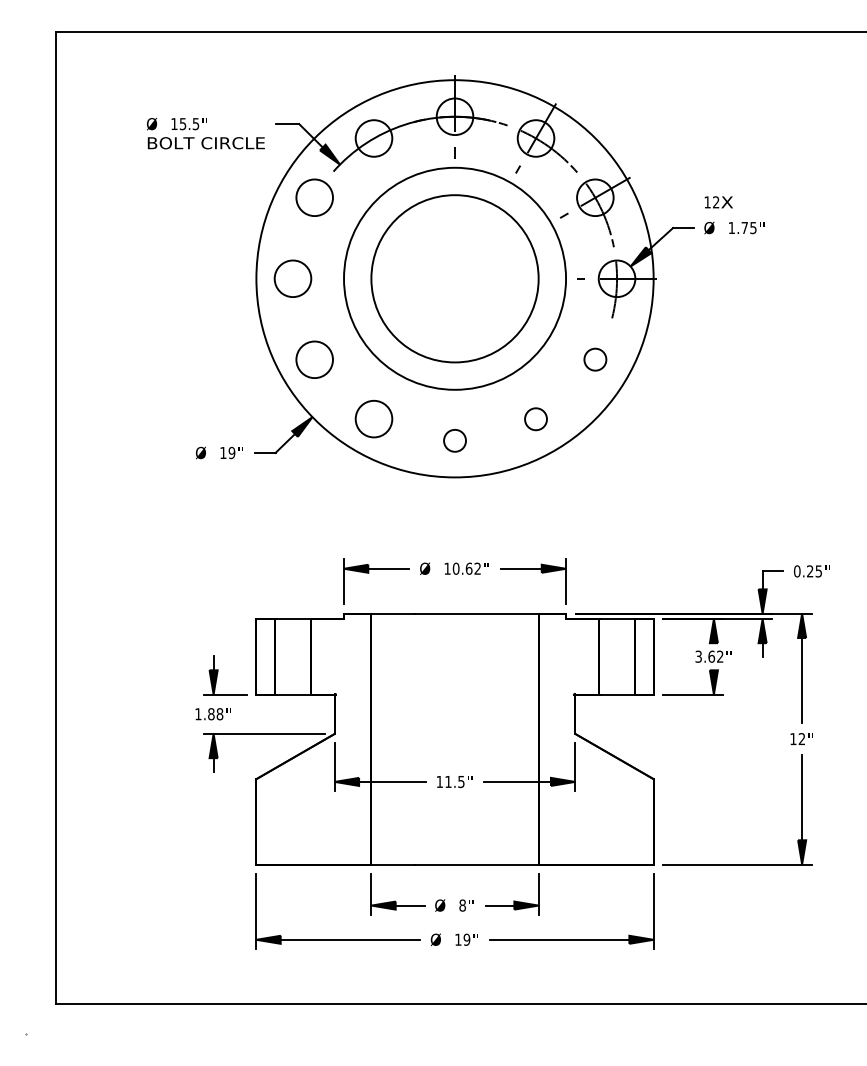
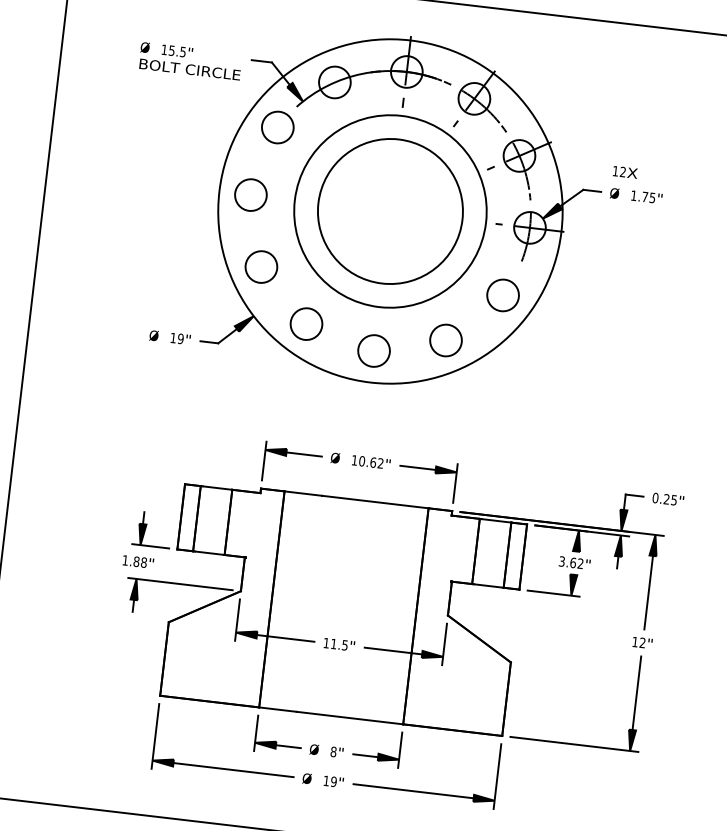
circle: (595, 359) -> (503, 295), size x1.67
circle: (535, 419) -> (445, 340), size x1.67
circle: (454, 440) -> (373, 350), size x1.67

